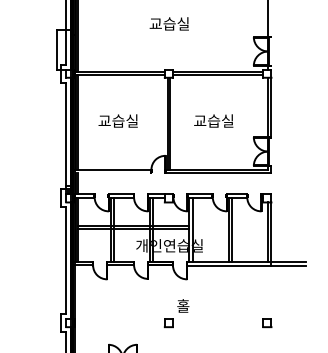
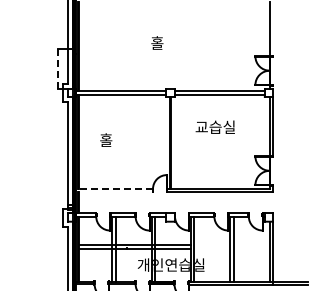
text: (168, 23) -> (170, 42), 교습실 -> 홀
line: (56, 49) -> (58, 68), solid -> dashed
text: (117, 120) -> (119, 139), 교습실 -> 홀
text: (213, 120) -> (215, 126), moved
line: (112, 169) -> (114, 188), solid -> dashed

